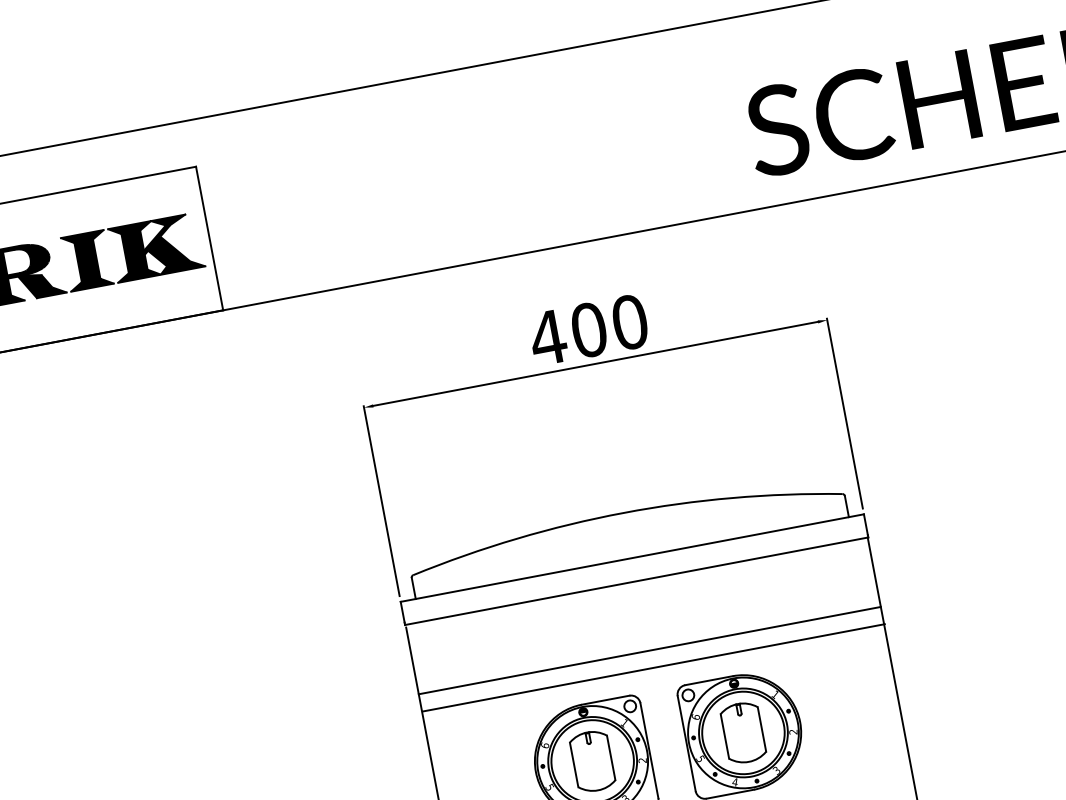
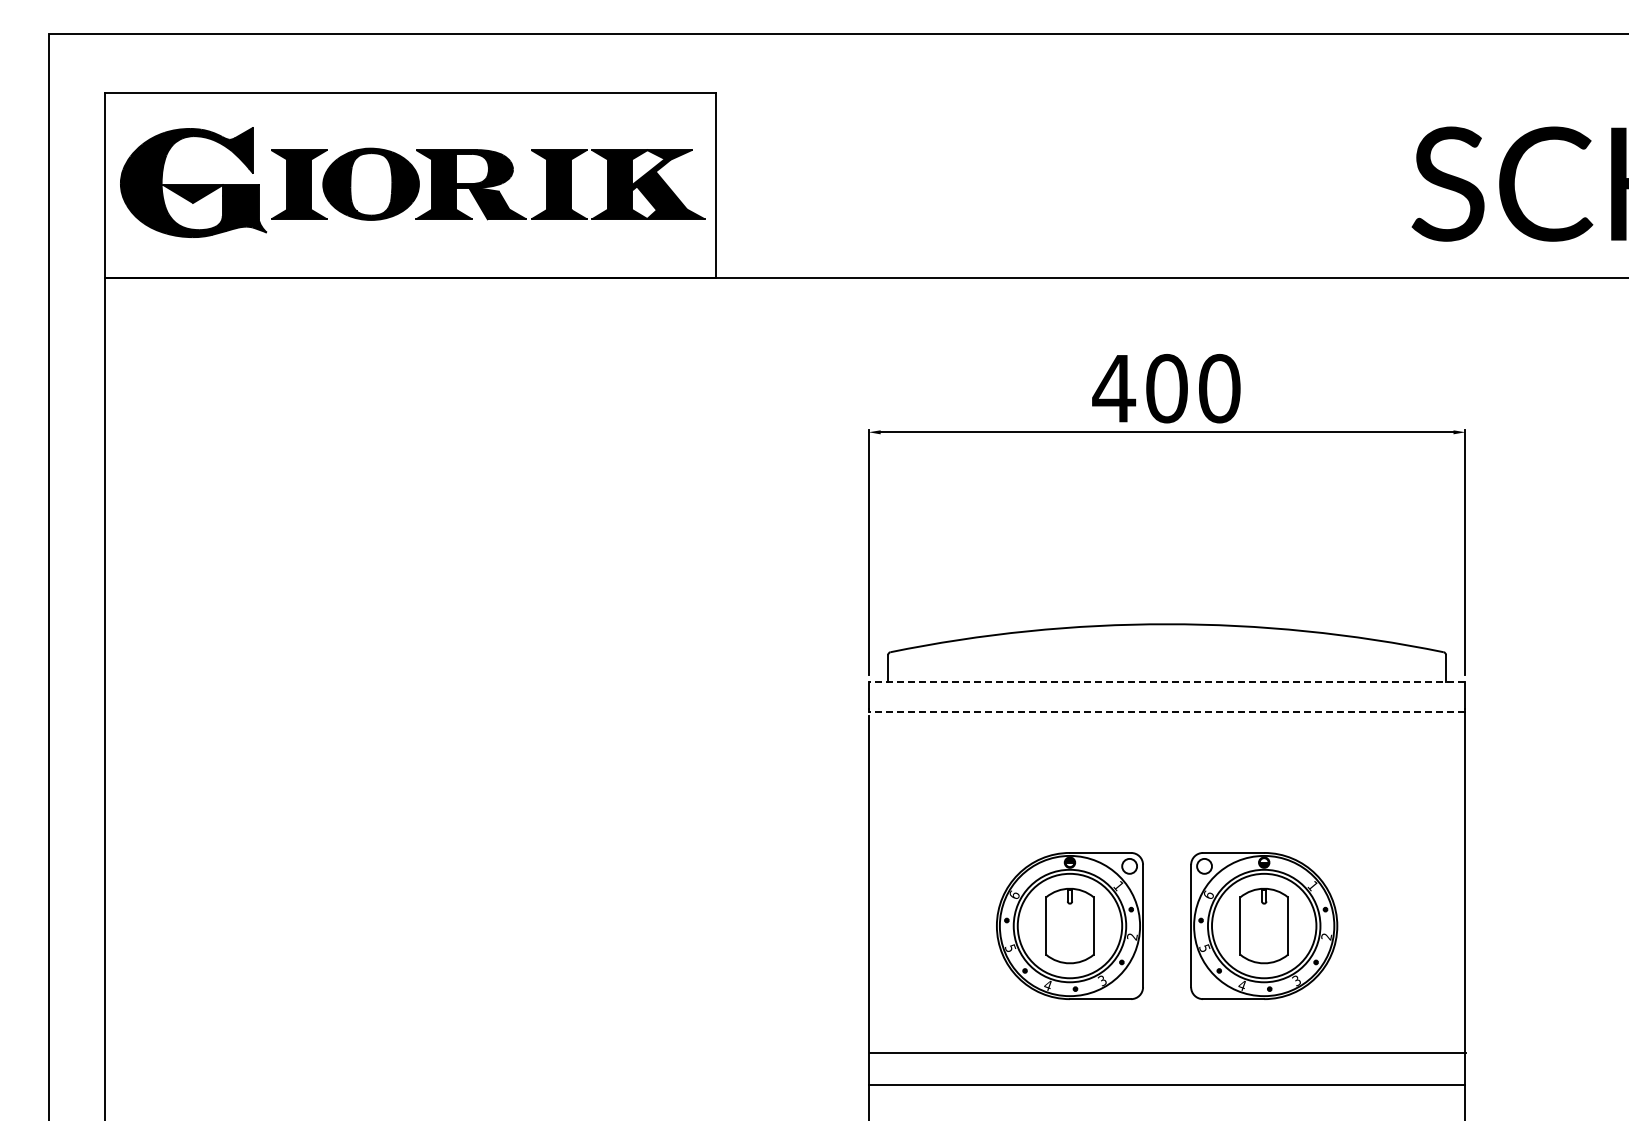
line: (631, 558) -> (1166, 682), solid -> dashed
line: (636, 581) -> (1166, 712), solid -> dashed
line: (649, 650) -> (1166, 801), removed
line: (653, 668) -> (1167, 824), removed

